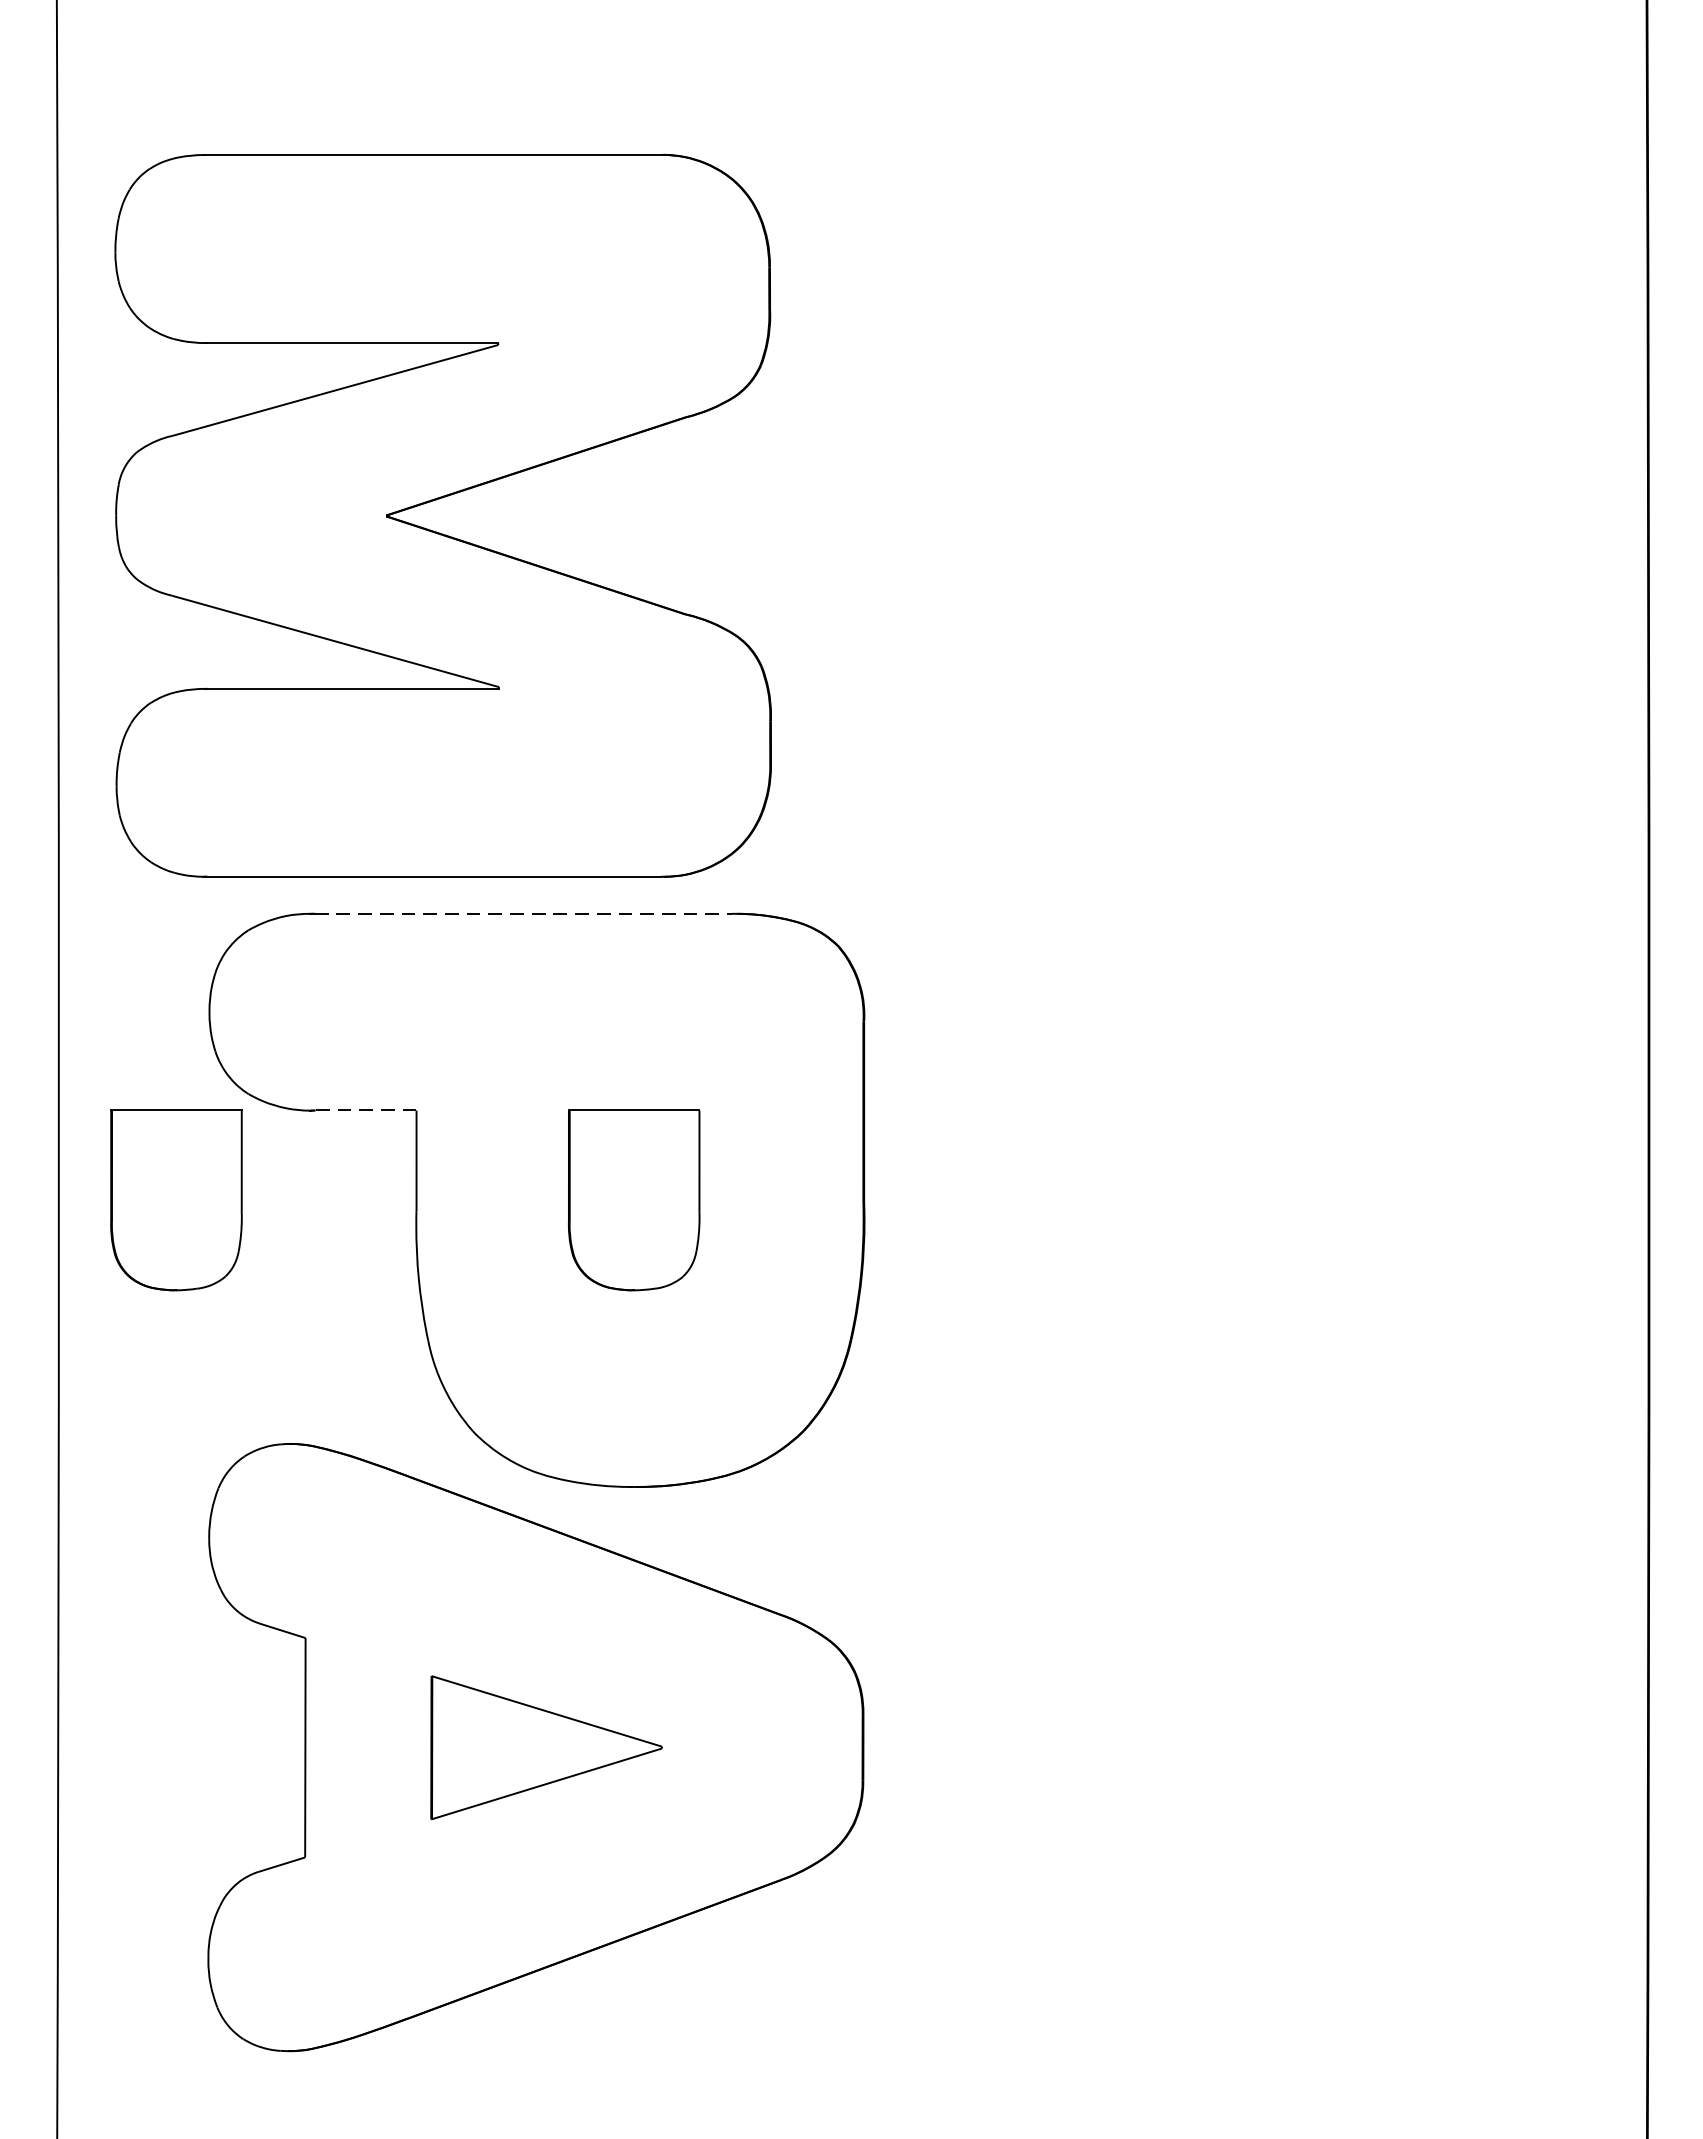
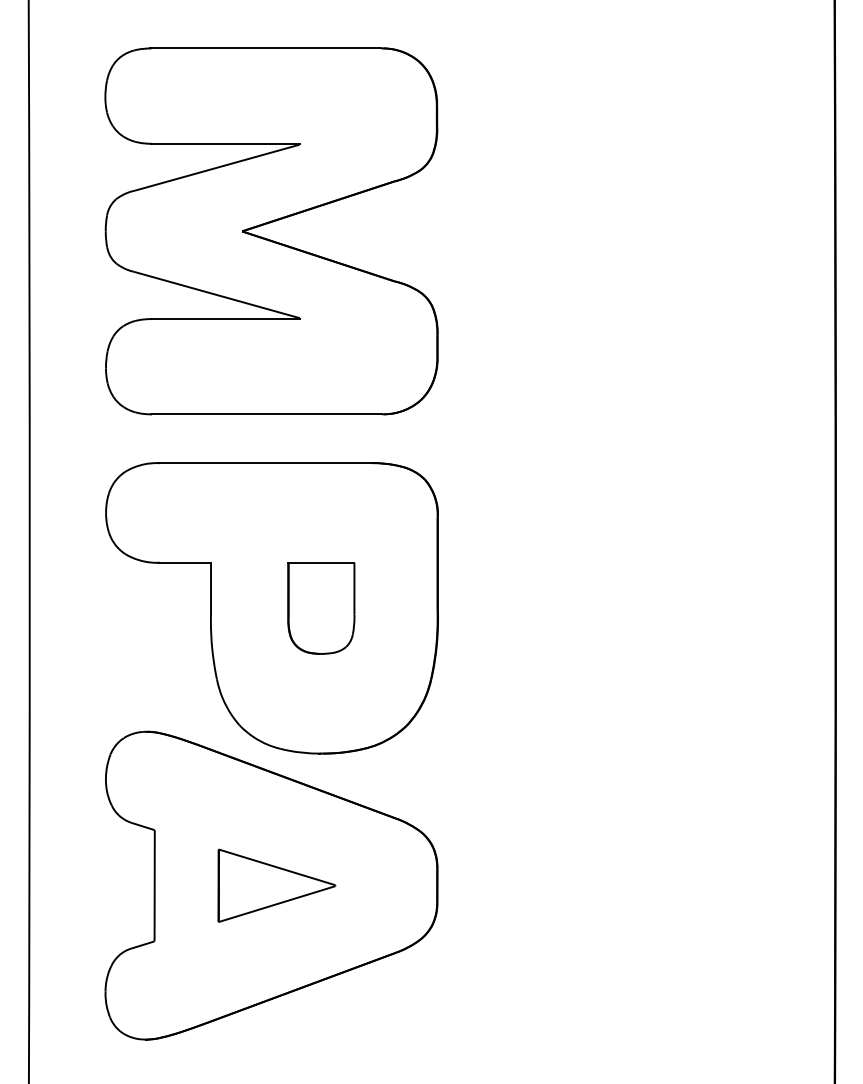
part: (441, 500) -> (270, 223), moved
line: (523, 914) -> (265, 463), dashed -> solid
line: (366, 1109) -> (185, 562), dashed -> solid
part: (176, 1200) -> (89, 608), removed

